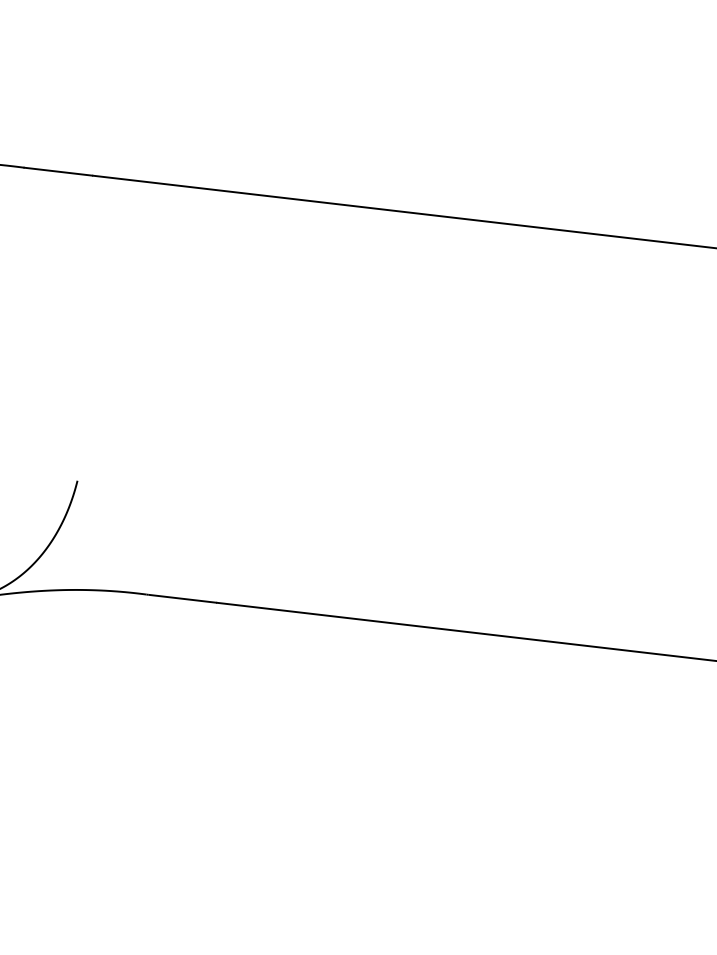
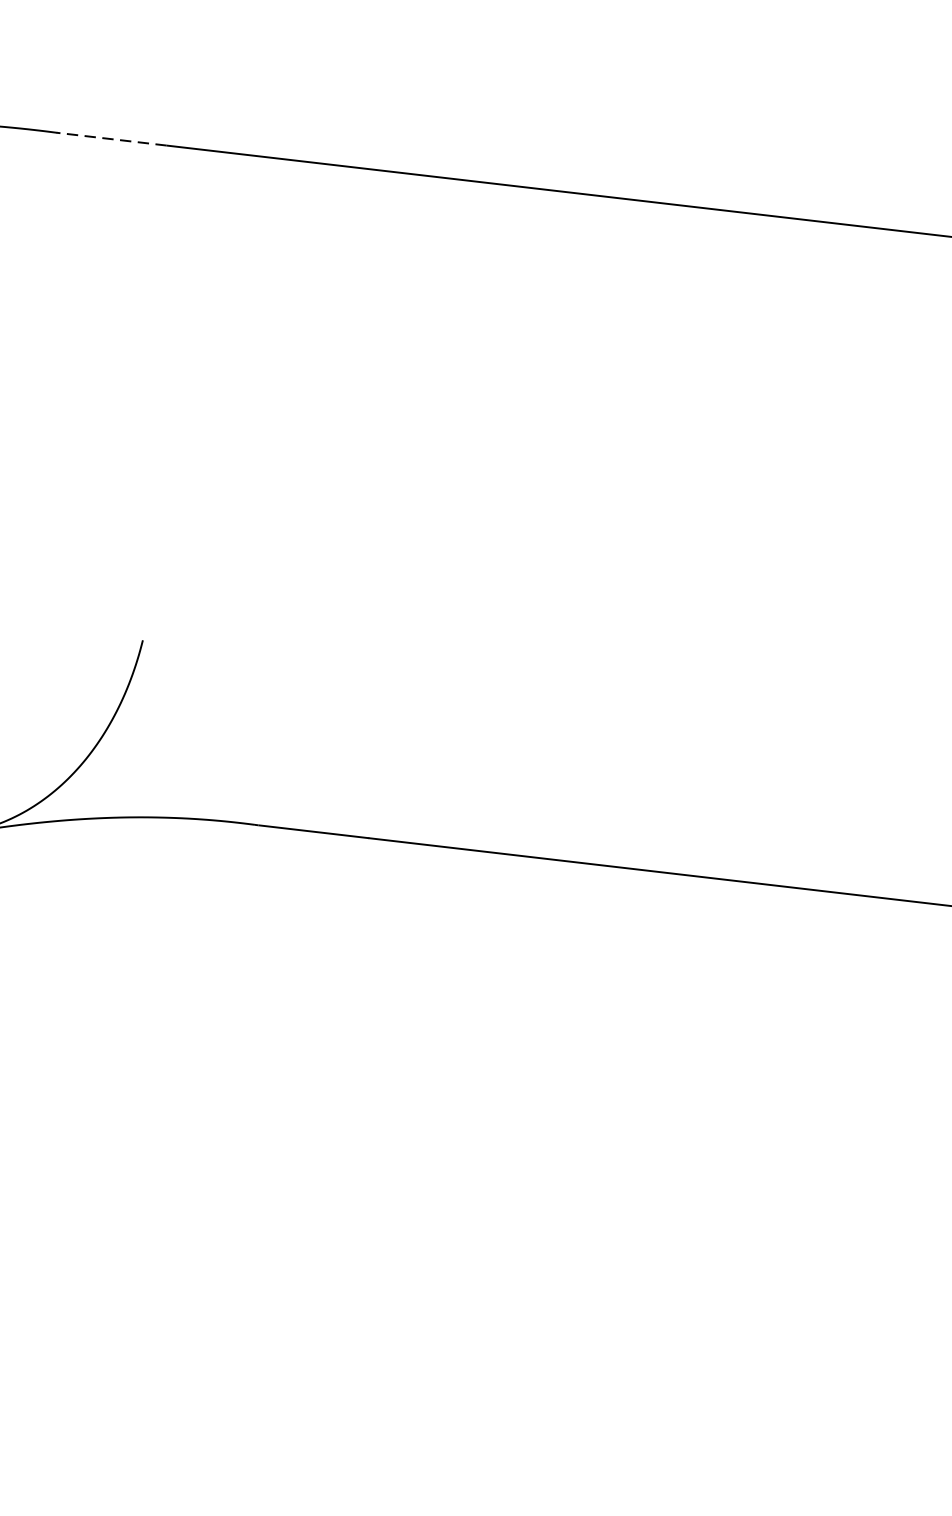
line: (57, 171) -> (110, 138), solid -> dashed

